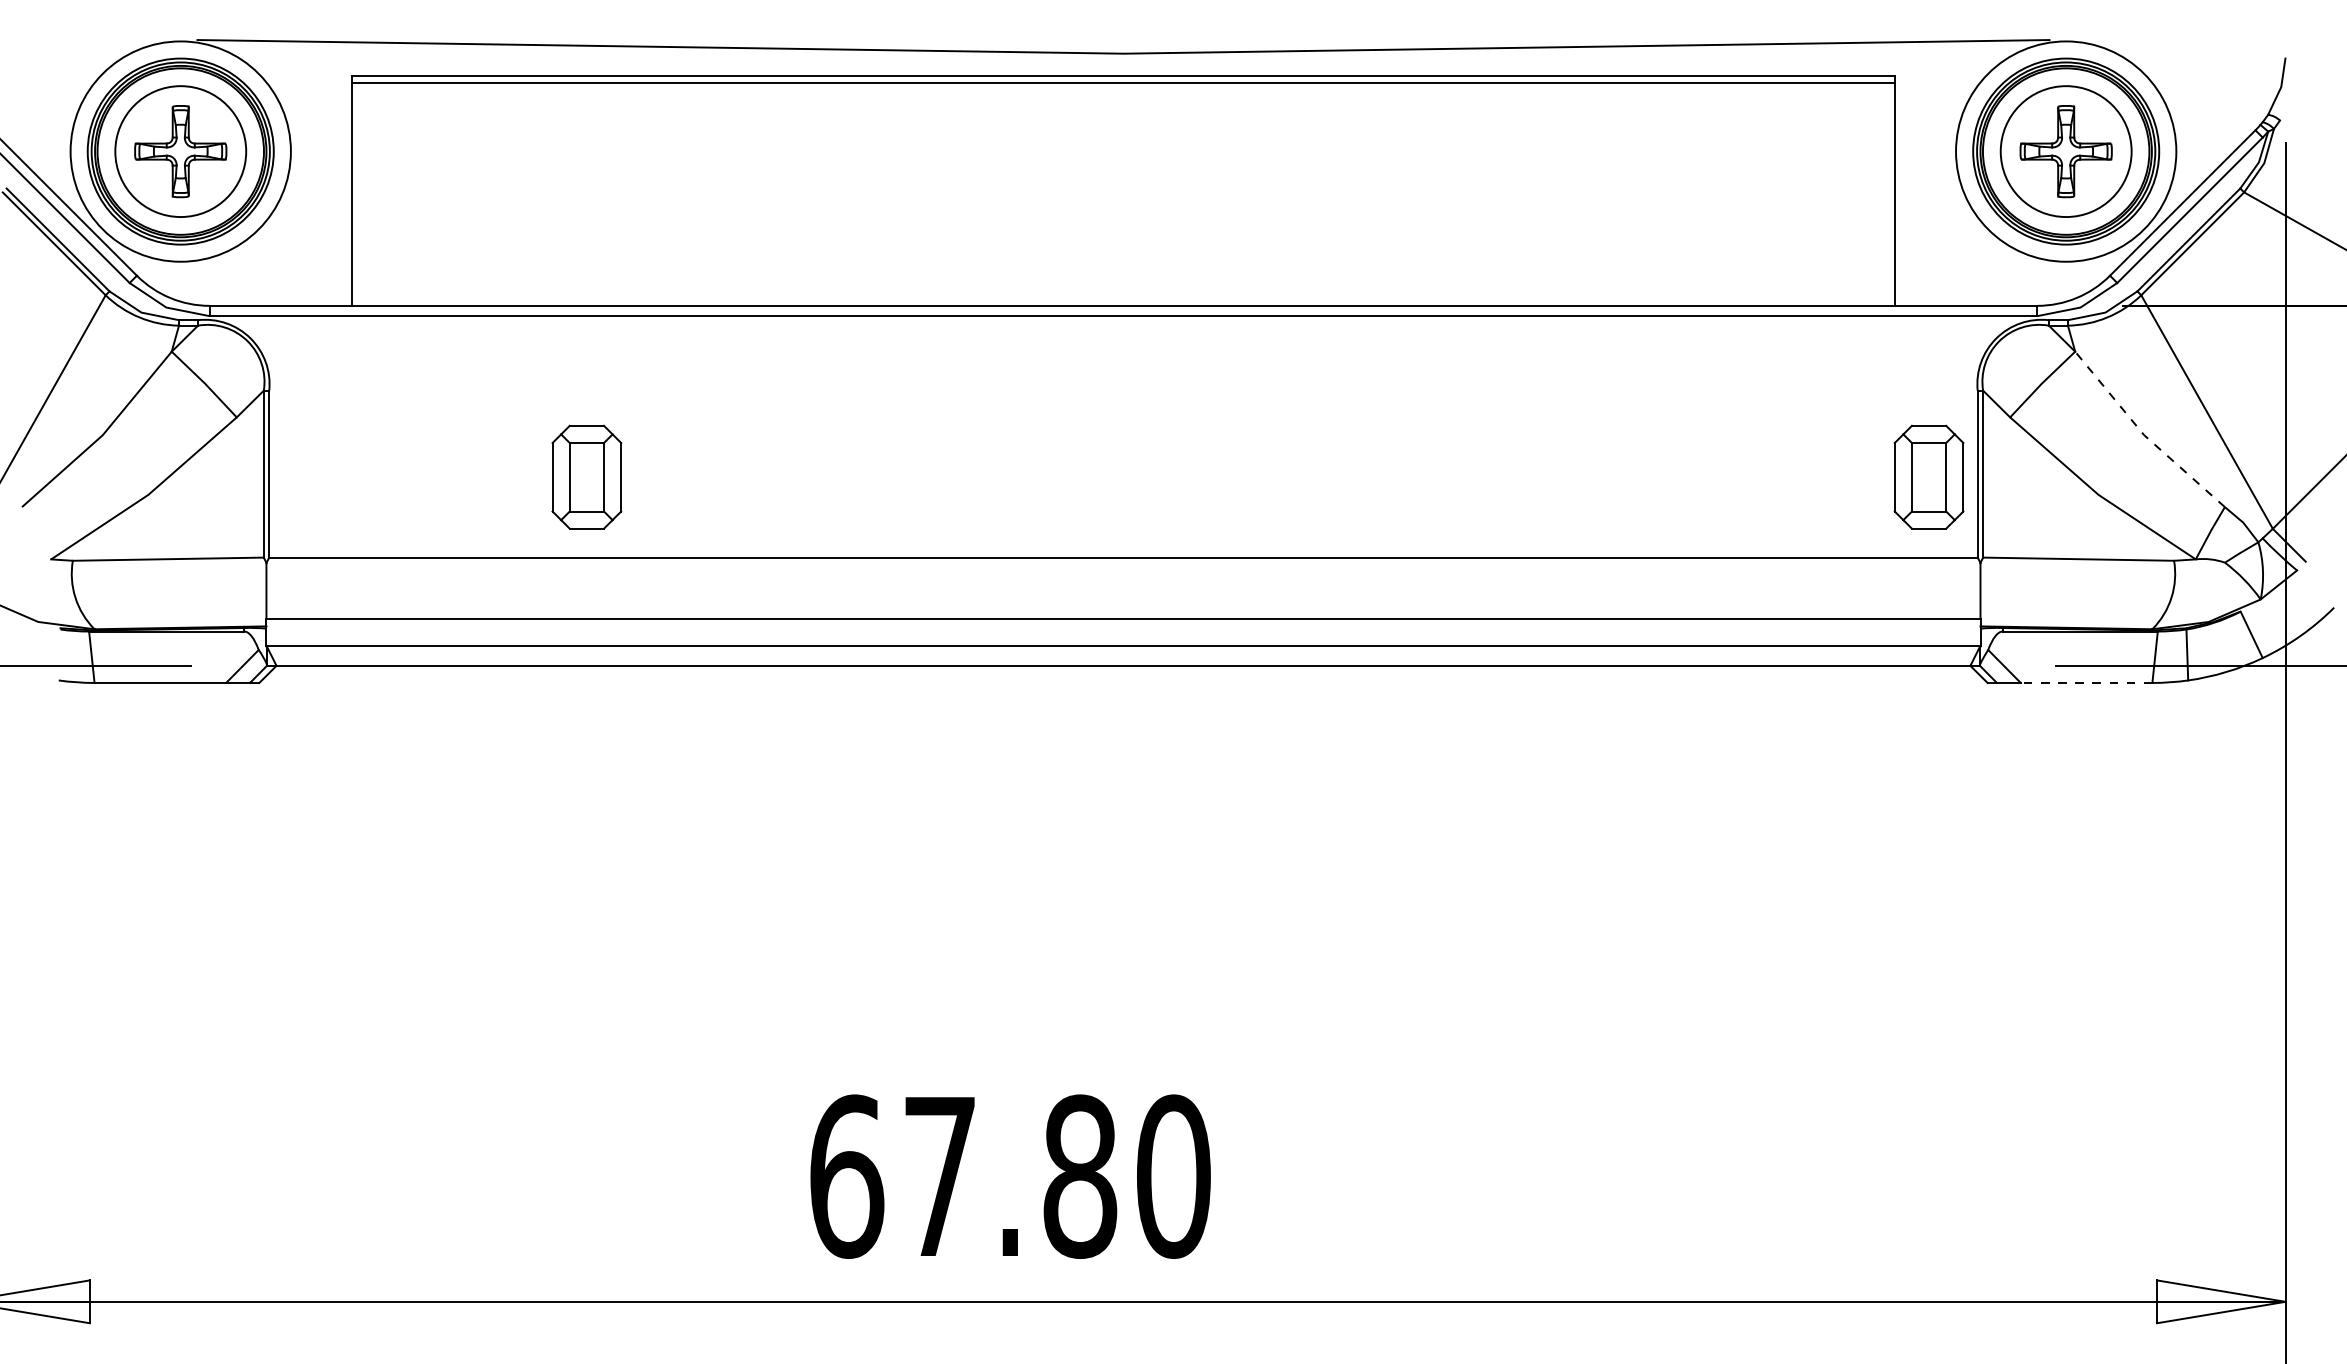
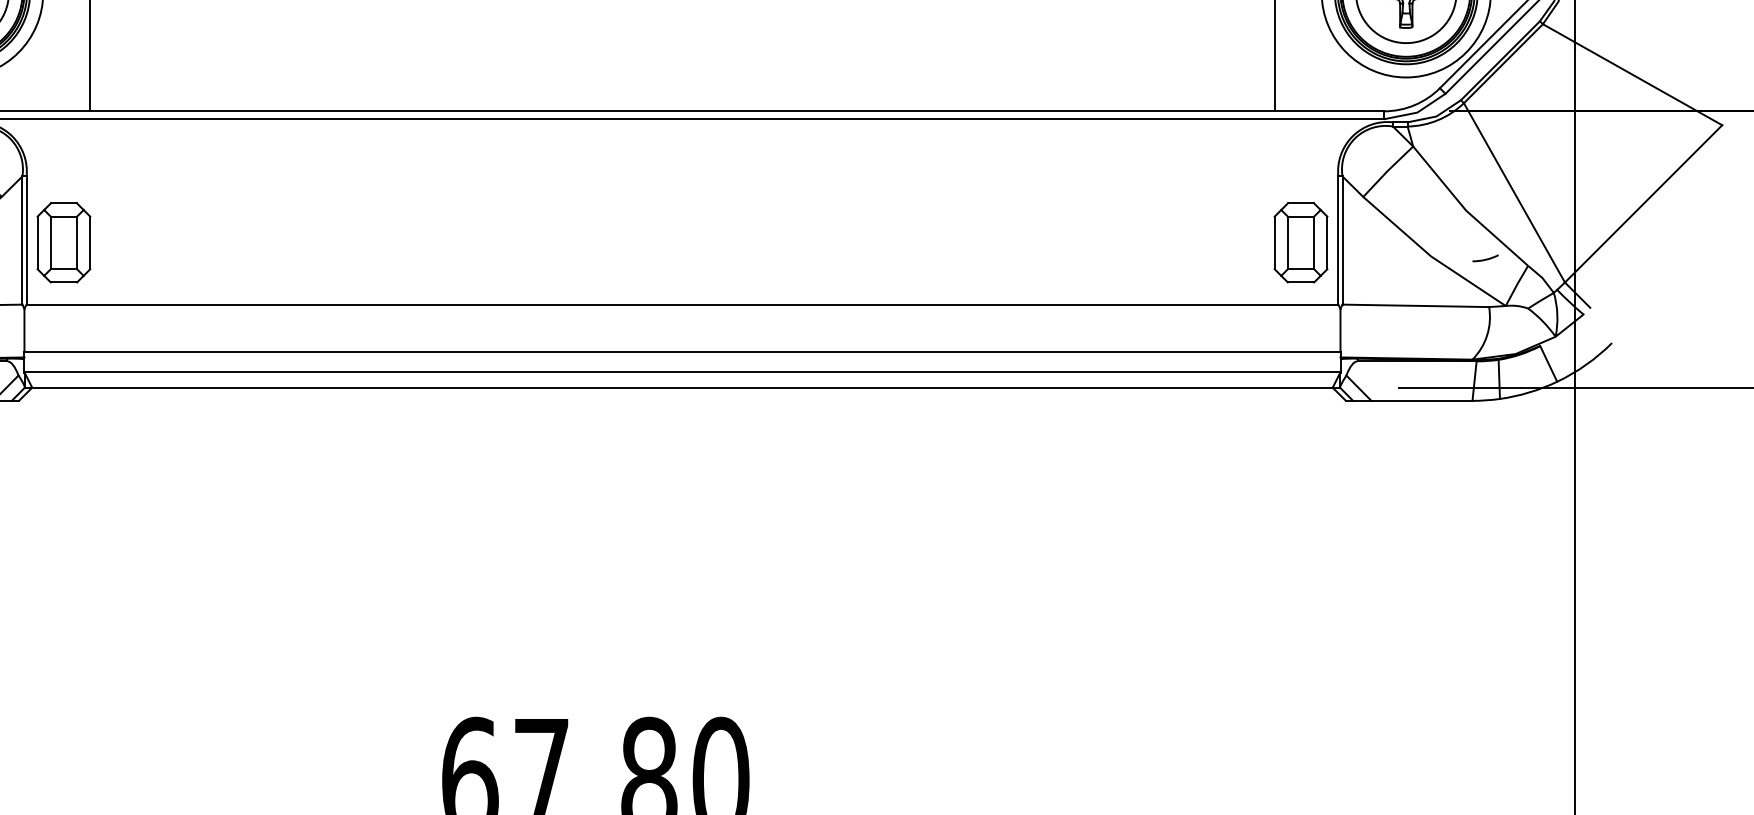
line: (2144, 435) -> (1466, 210), dashed -> solid
part: (586, 476) -> (63, 242), moved
arc: (2169, 498) -> (1485, 259), added
line: (2086, 682) -> (1421, 400), dashed -> solid

